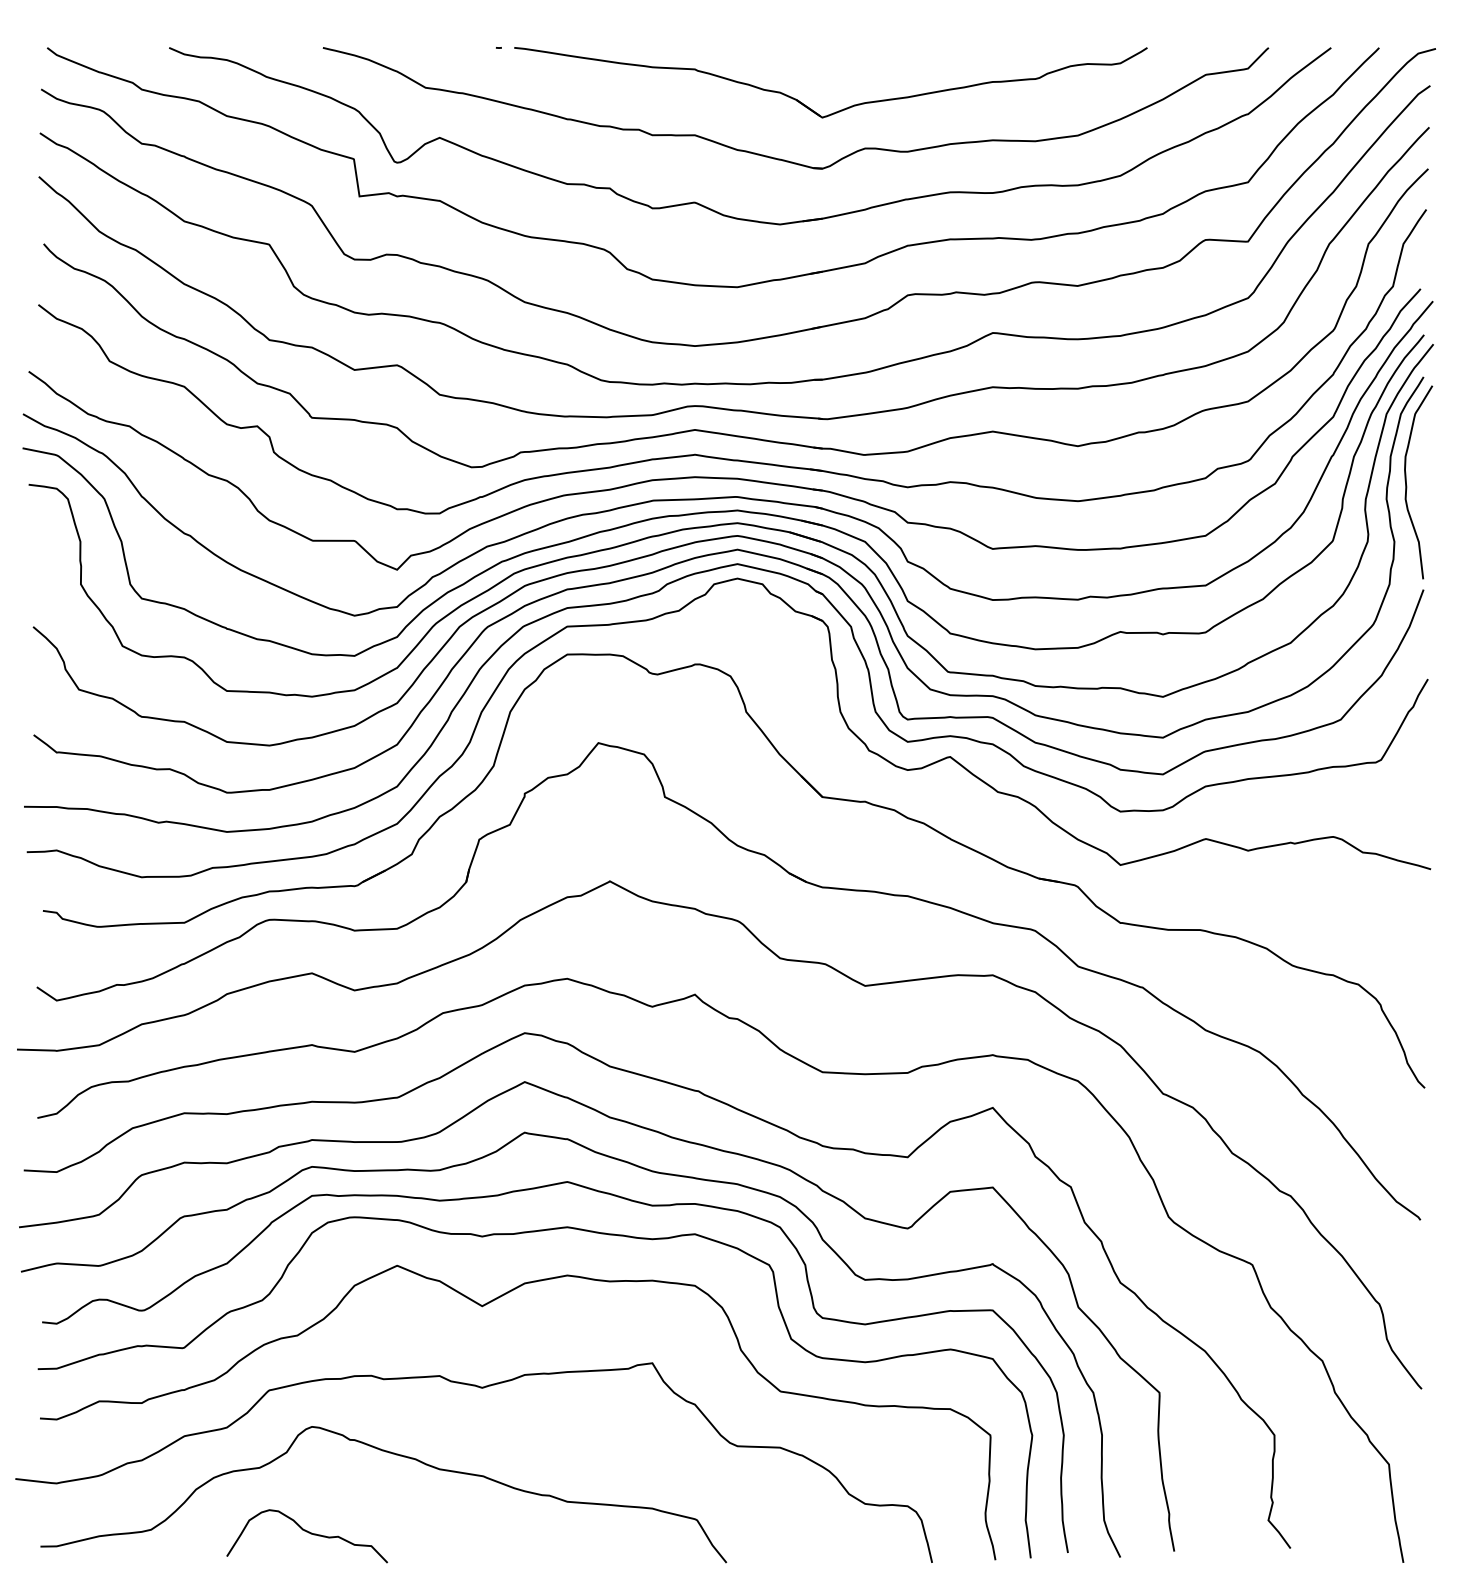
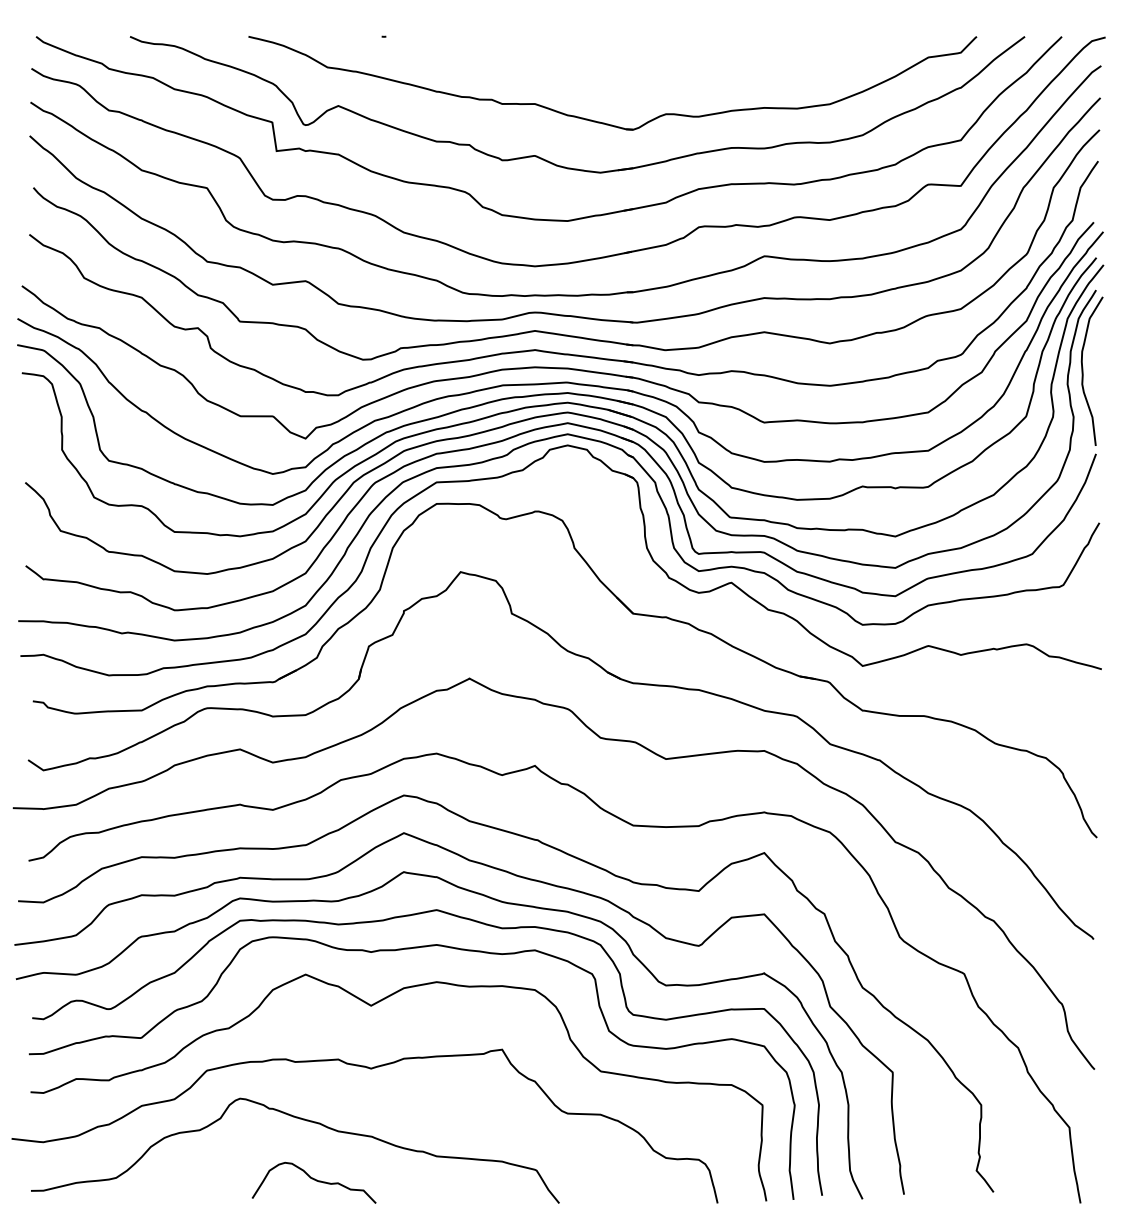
part: (843, 108) -> (649, 83), removed
curve: (308, 1533) -> (315, 1180), moved

